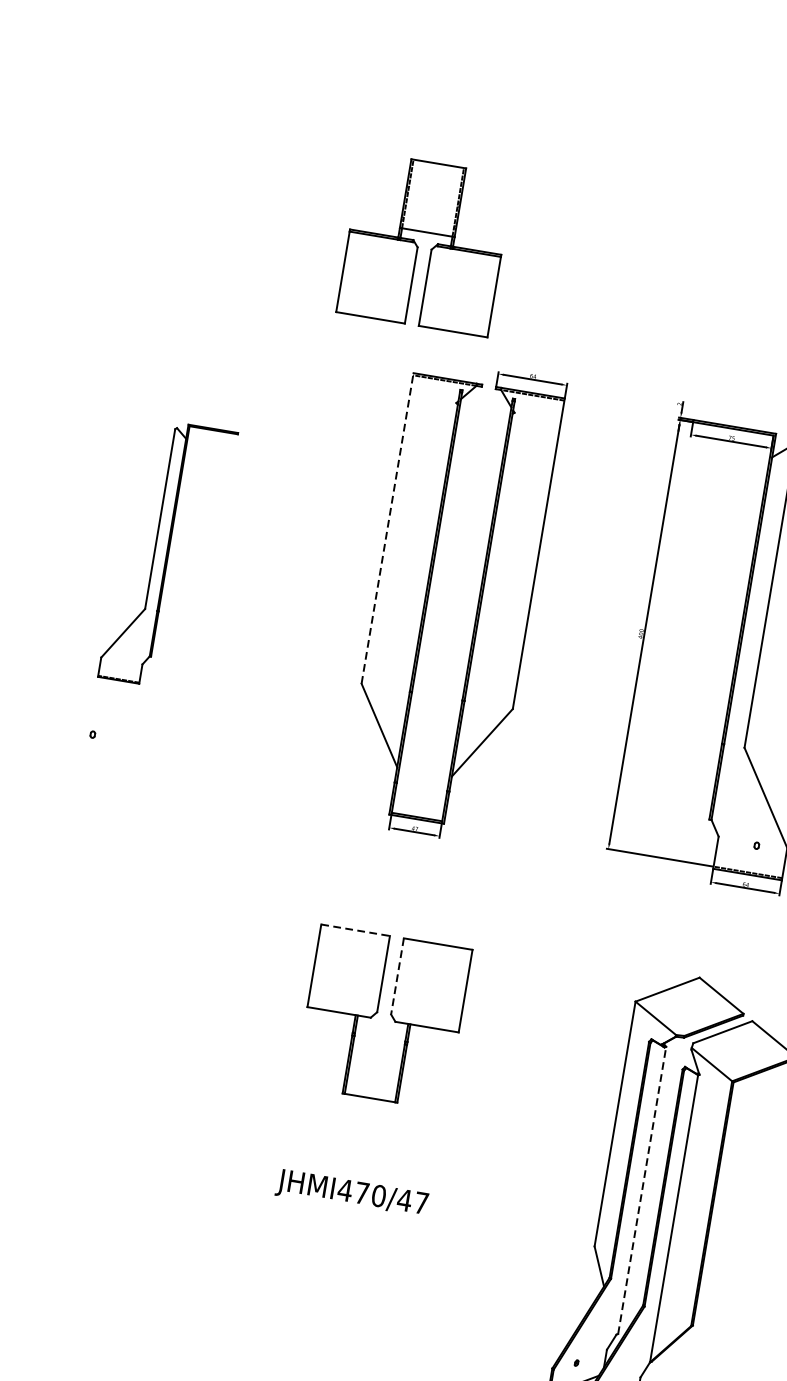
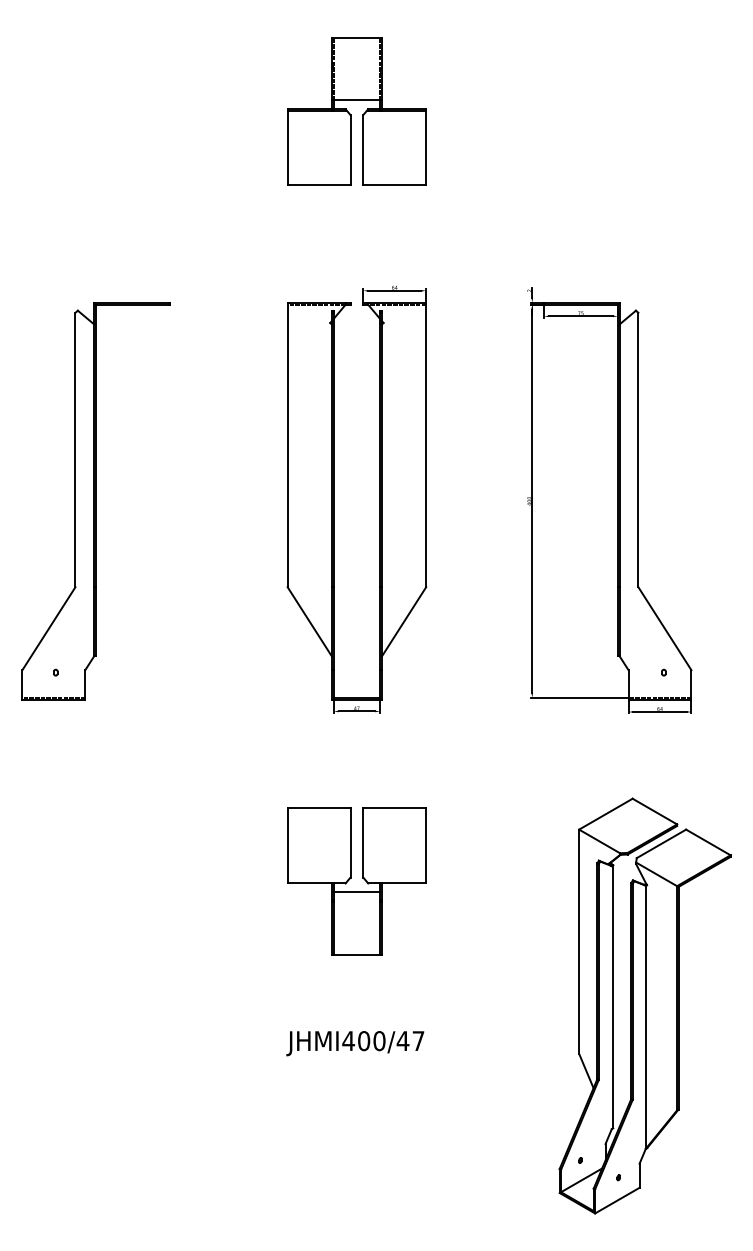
part: (424, 244) -> (356, 111), moved
line: (387, 527) -> (287, 444), dashed -> solid
part: (167, 555) -> (95, 501), size x1.67
line: (356, 930) -> (319, 807), dashed -> solid
line: (397, 976) -> (363, 842), dashed -> solid
line: (380, 1029) -> (356, 892), added
line: (642, 1190) -> (613, 996), dashed -> solid
text: (362, 1193) -> (364, 1041), JHMI470/47 -> JHMI400/47

